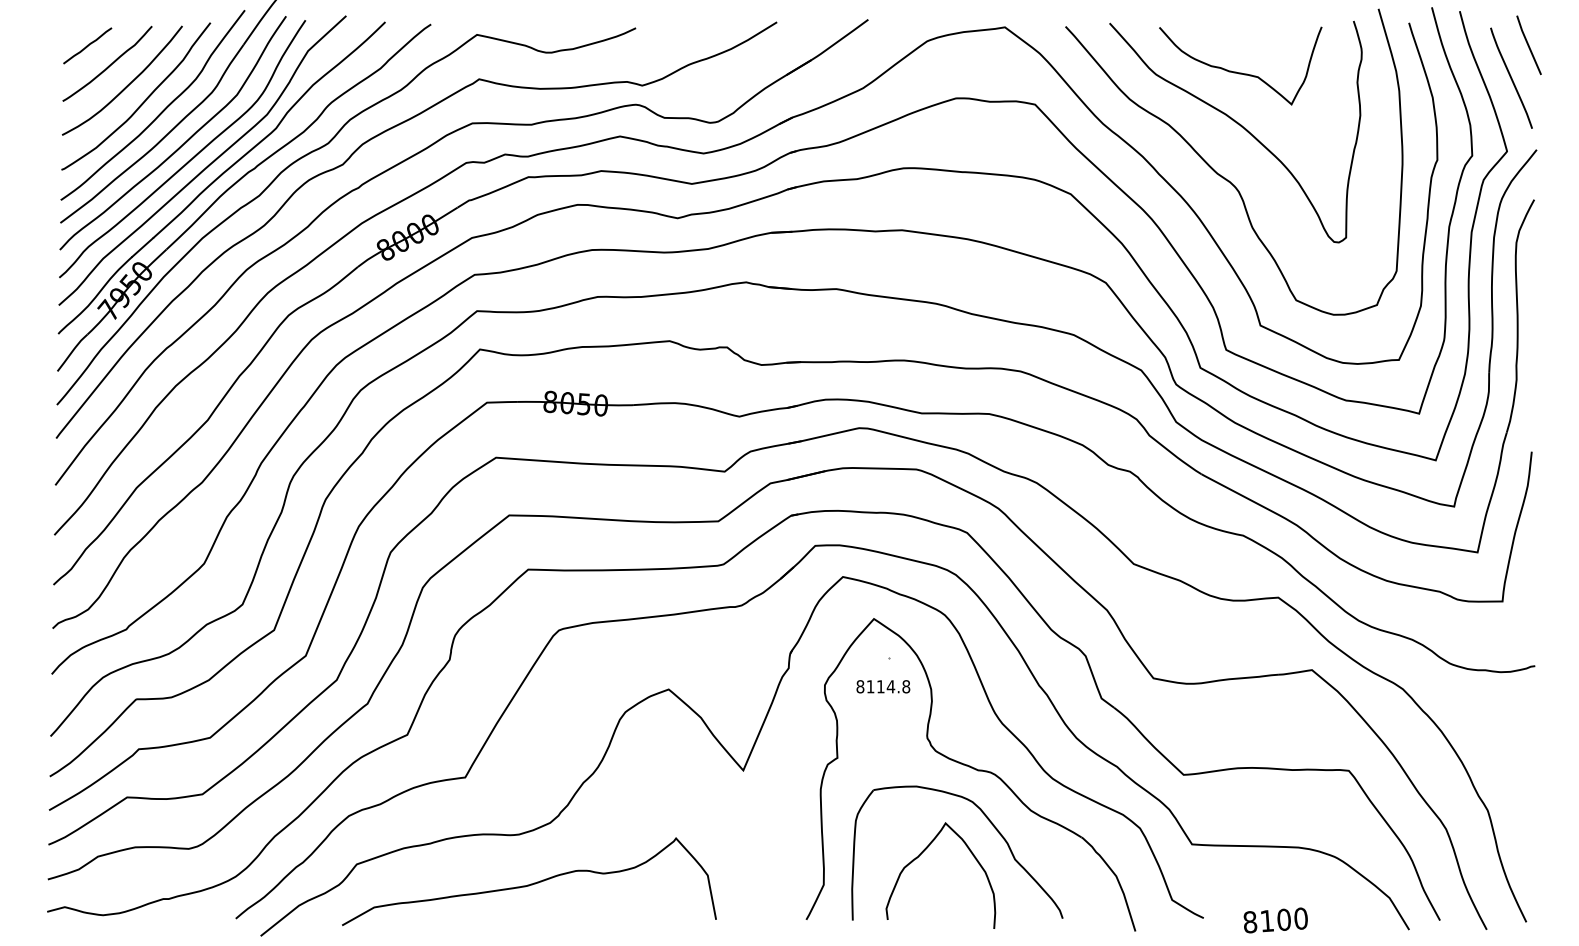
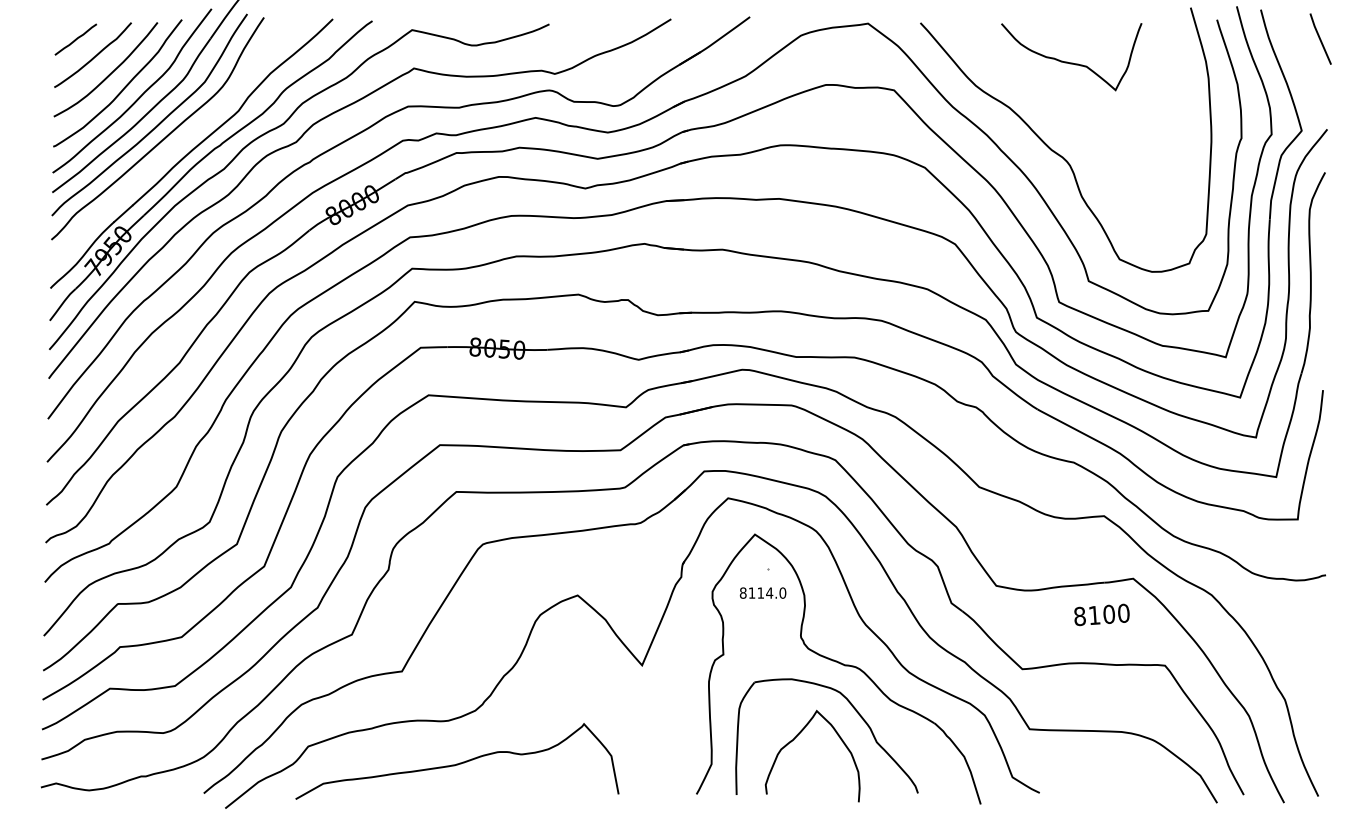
curve: (1511, 78) -> (1305, 67), removed
curve: (1240, 126) -> (1071, 109), removed
curve: (207, 164) -> (179, 142), removed
text: (905, 686) -> (782, 592), 8114.8 -> 8114.0
text: (1275, 919) -> (1101, 614), moved

